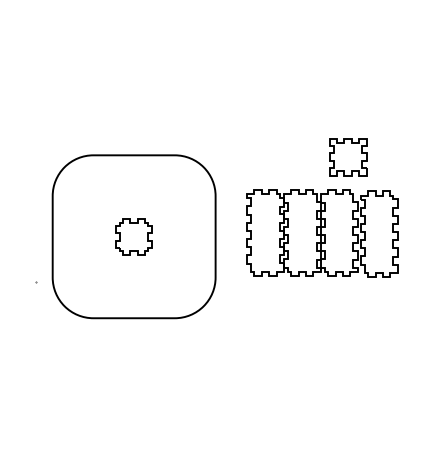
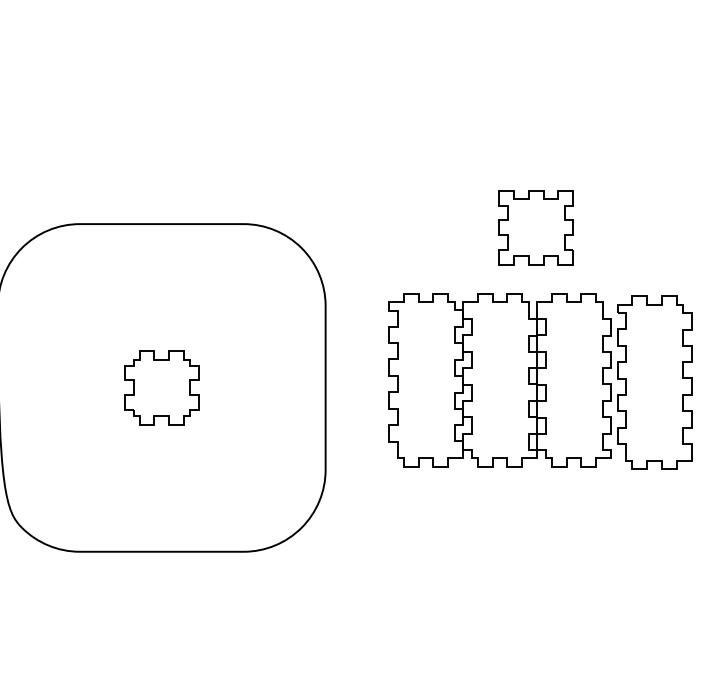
part: (348, 157) -> (536, 228), moved

